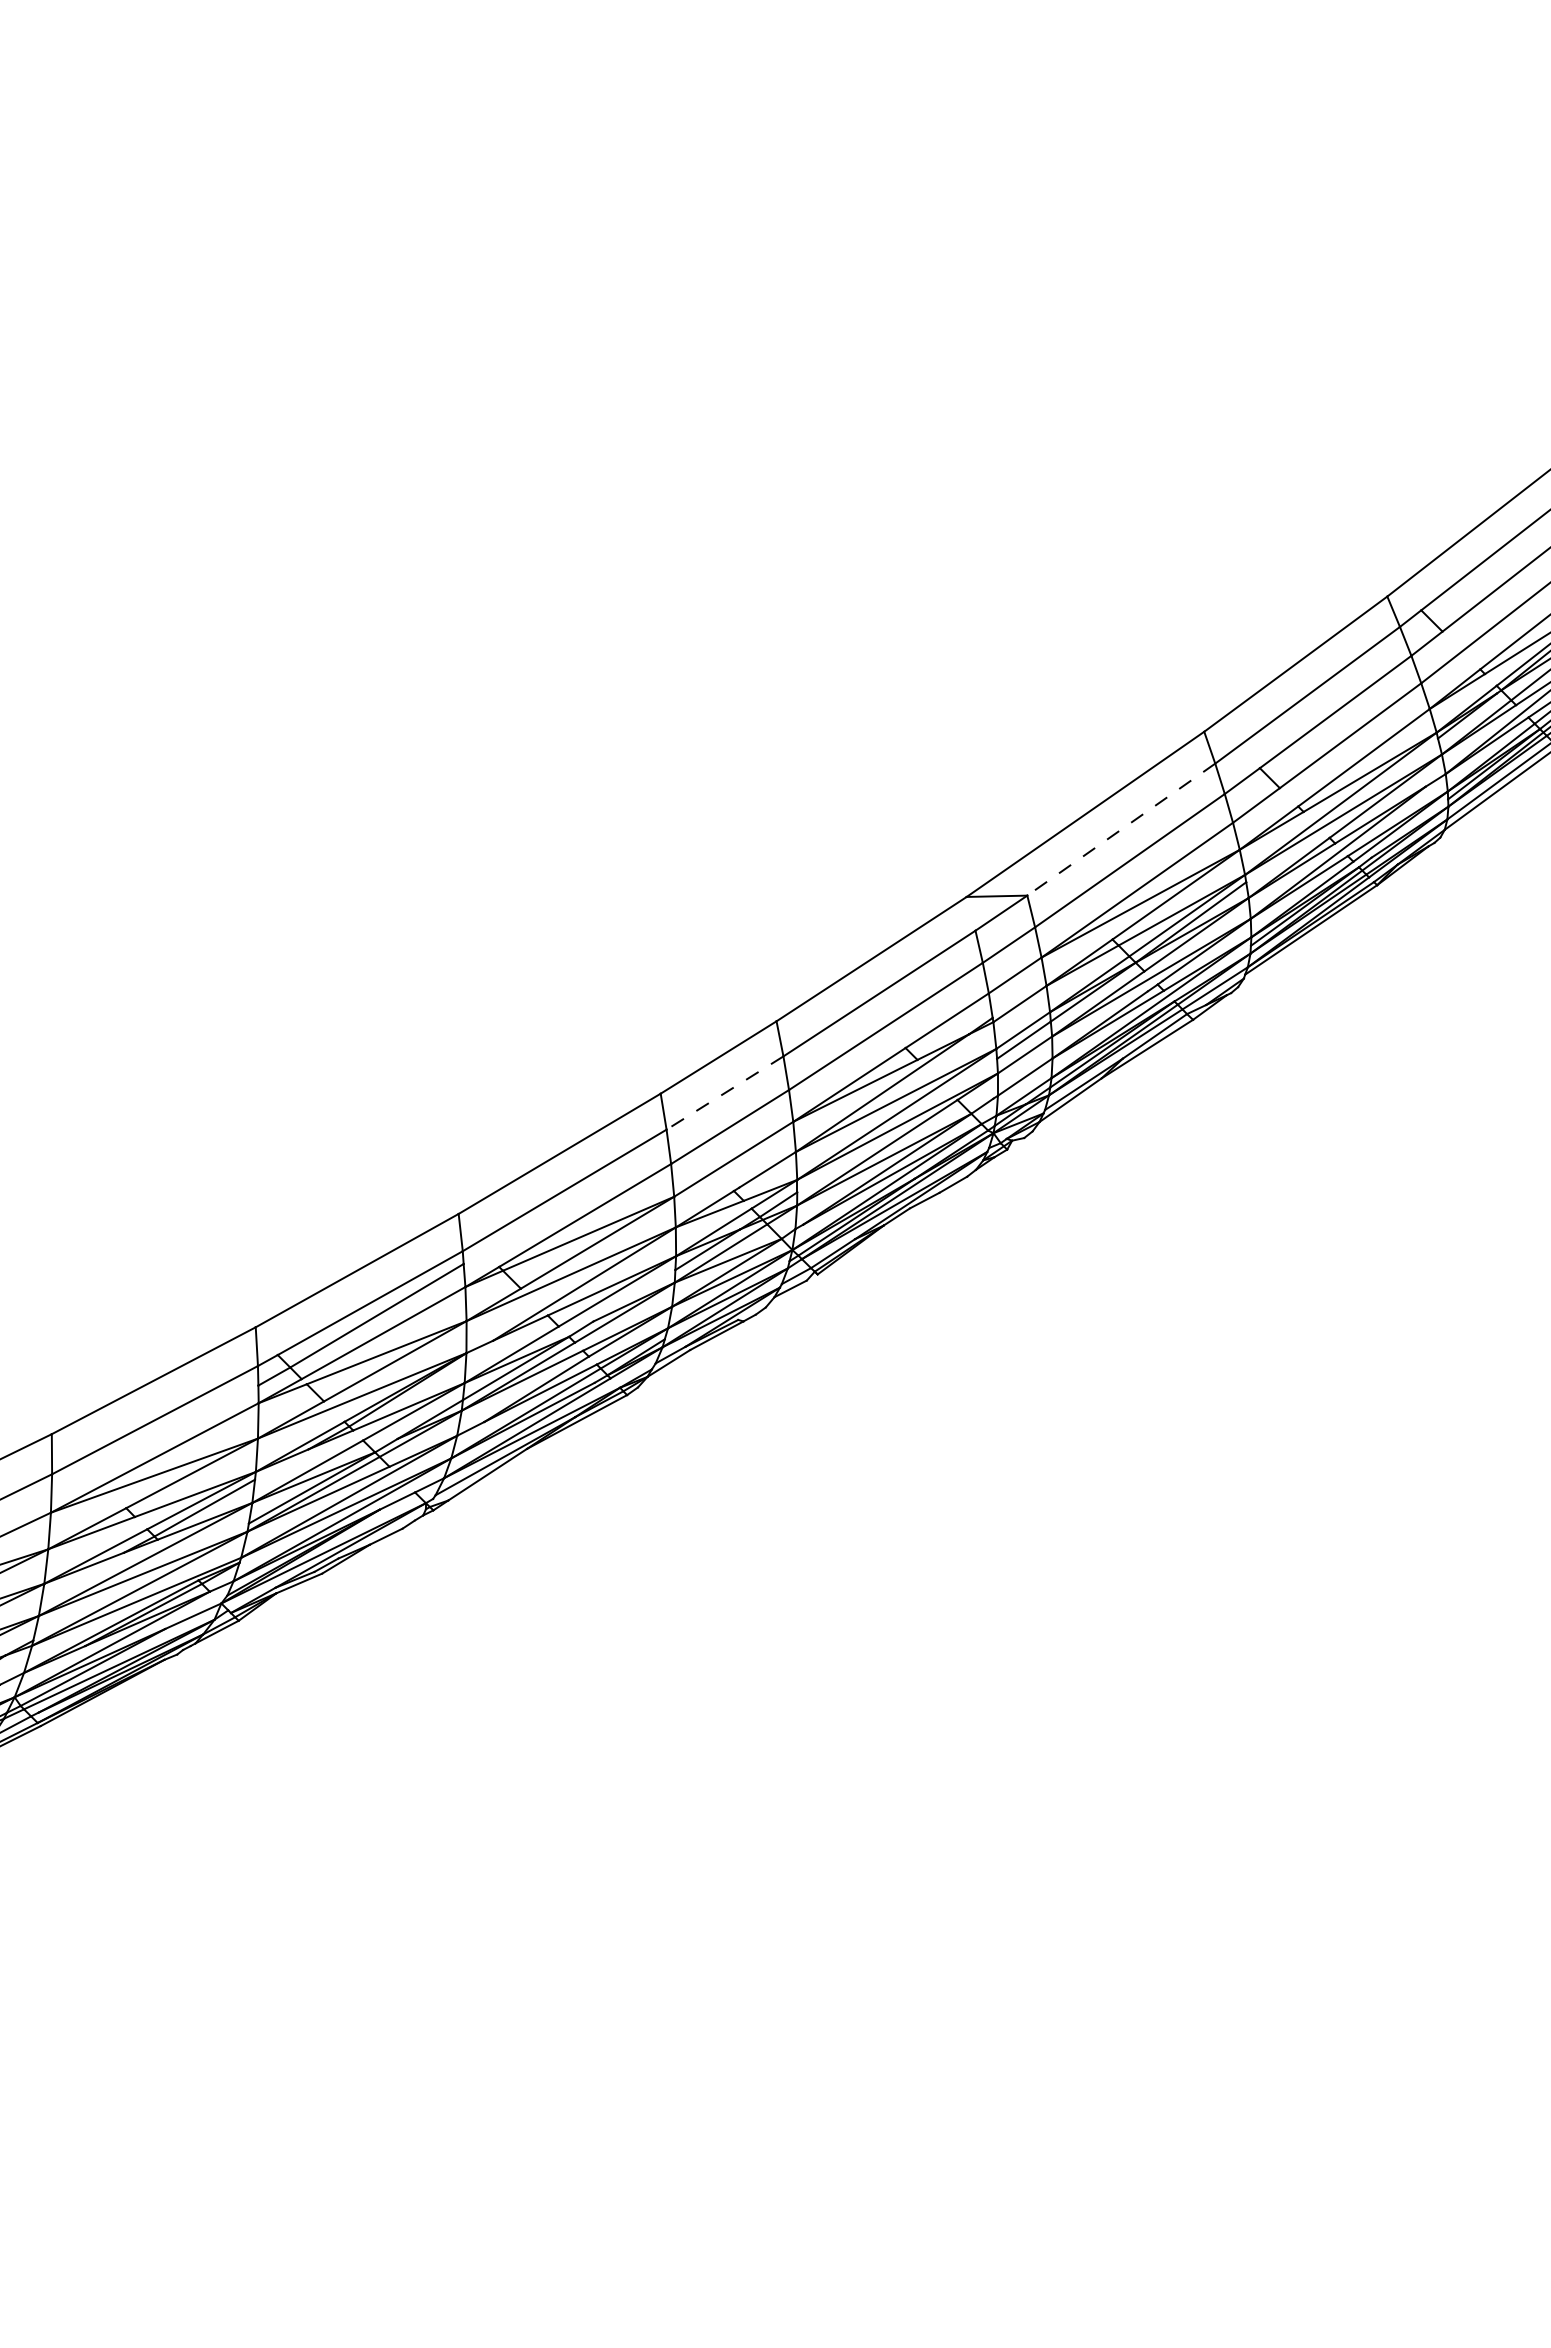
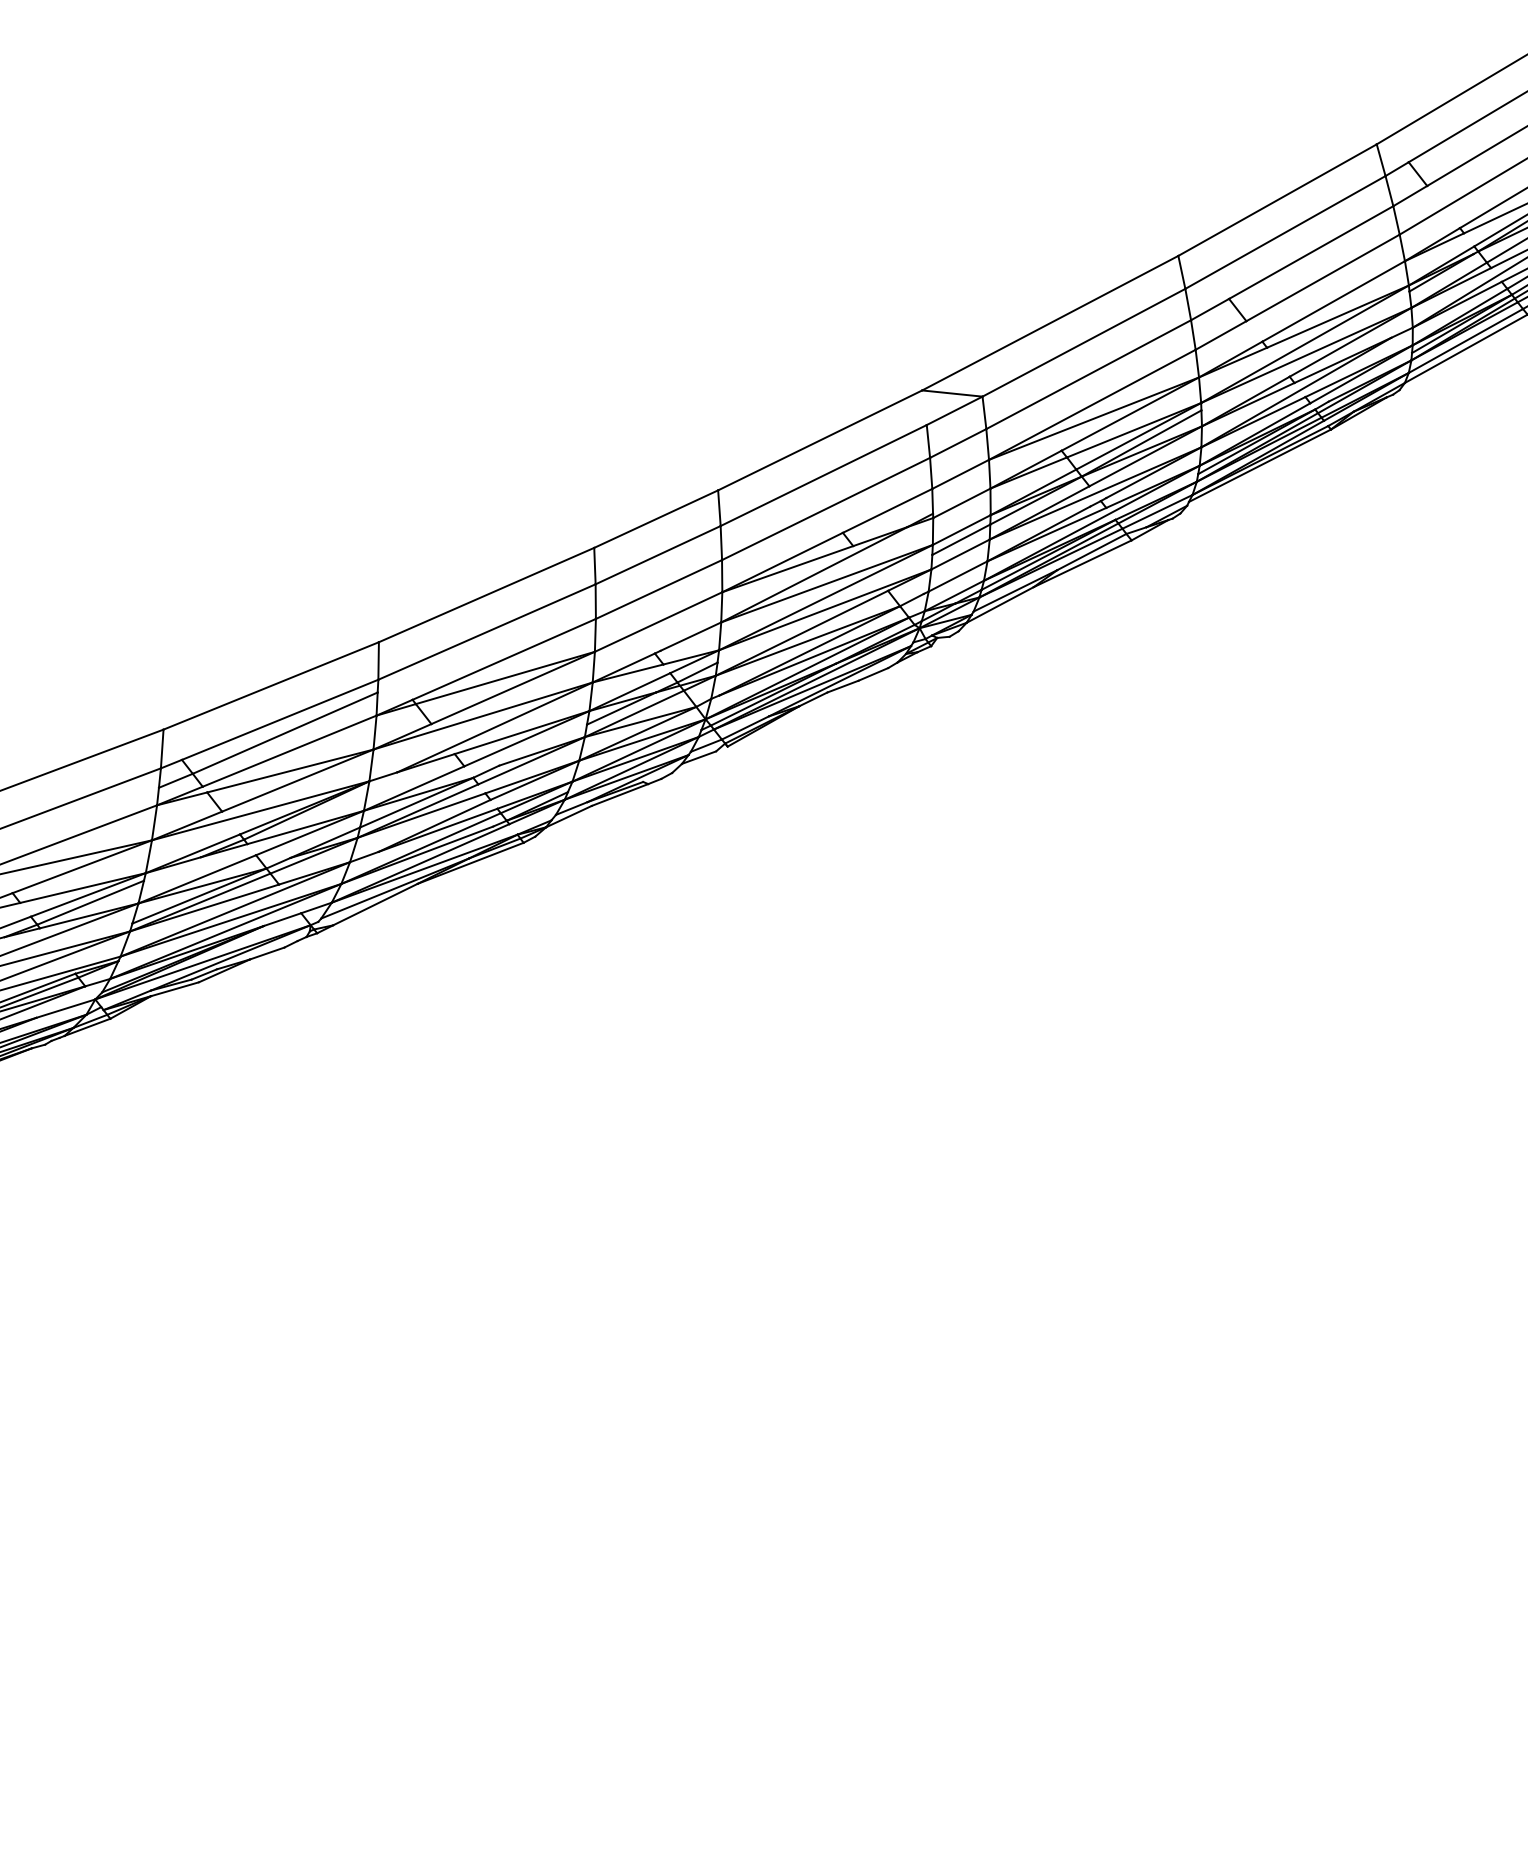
line: (1121, 829) -> (1084, 342), dashed -> solid
line: (725, 1093) -> (658, 555), dashed -> solid

